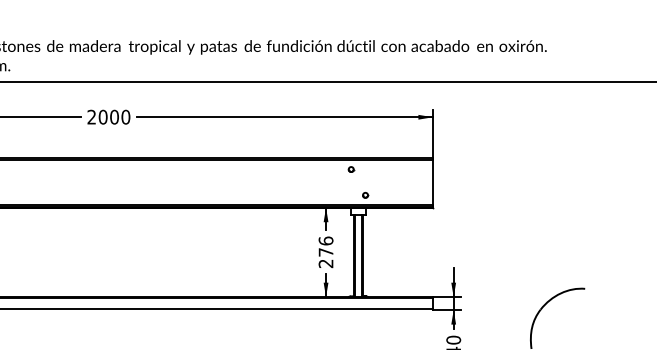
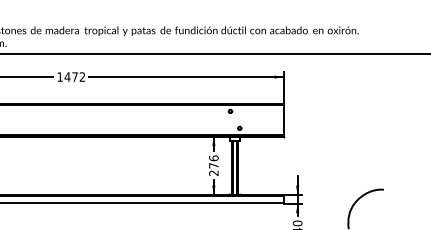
text: (109, 116) -> (71, 76), 2000 -> 1472

